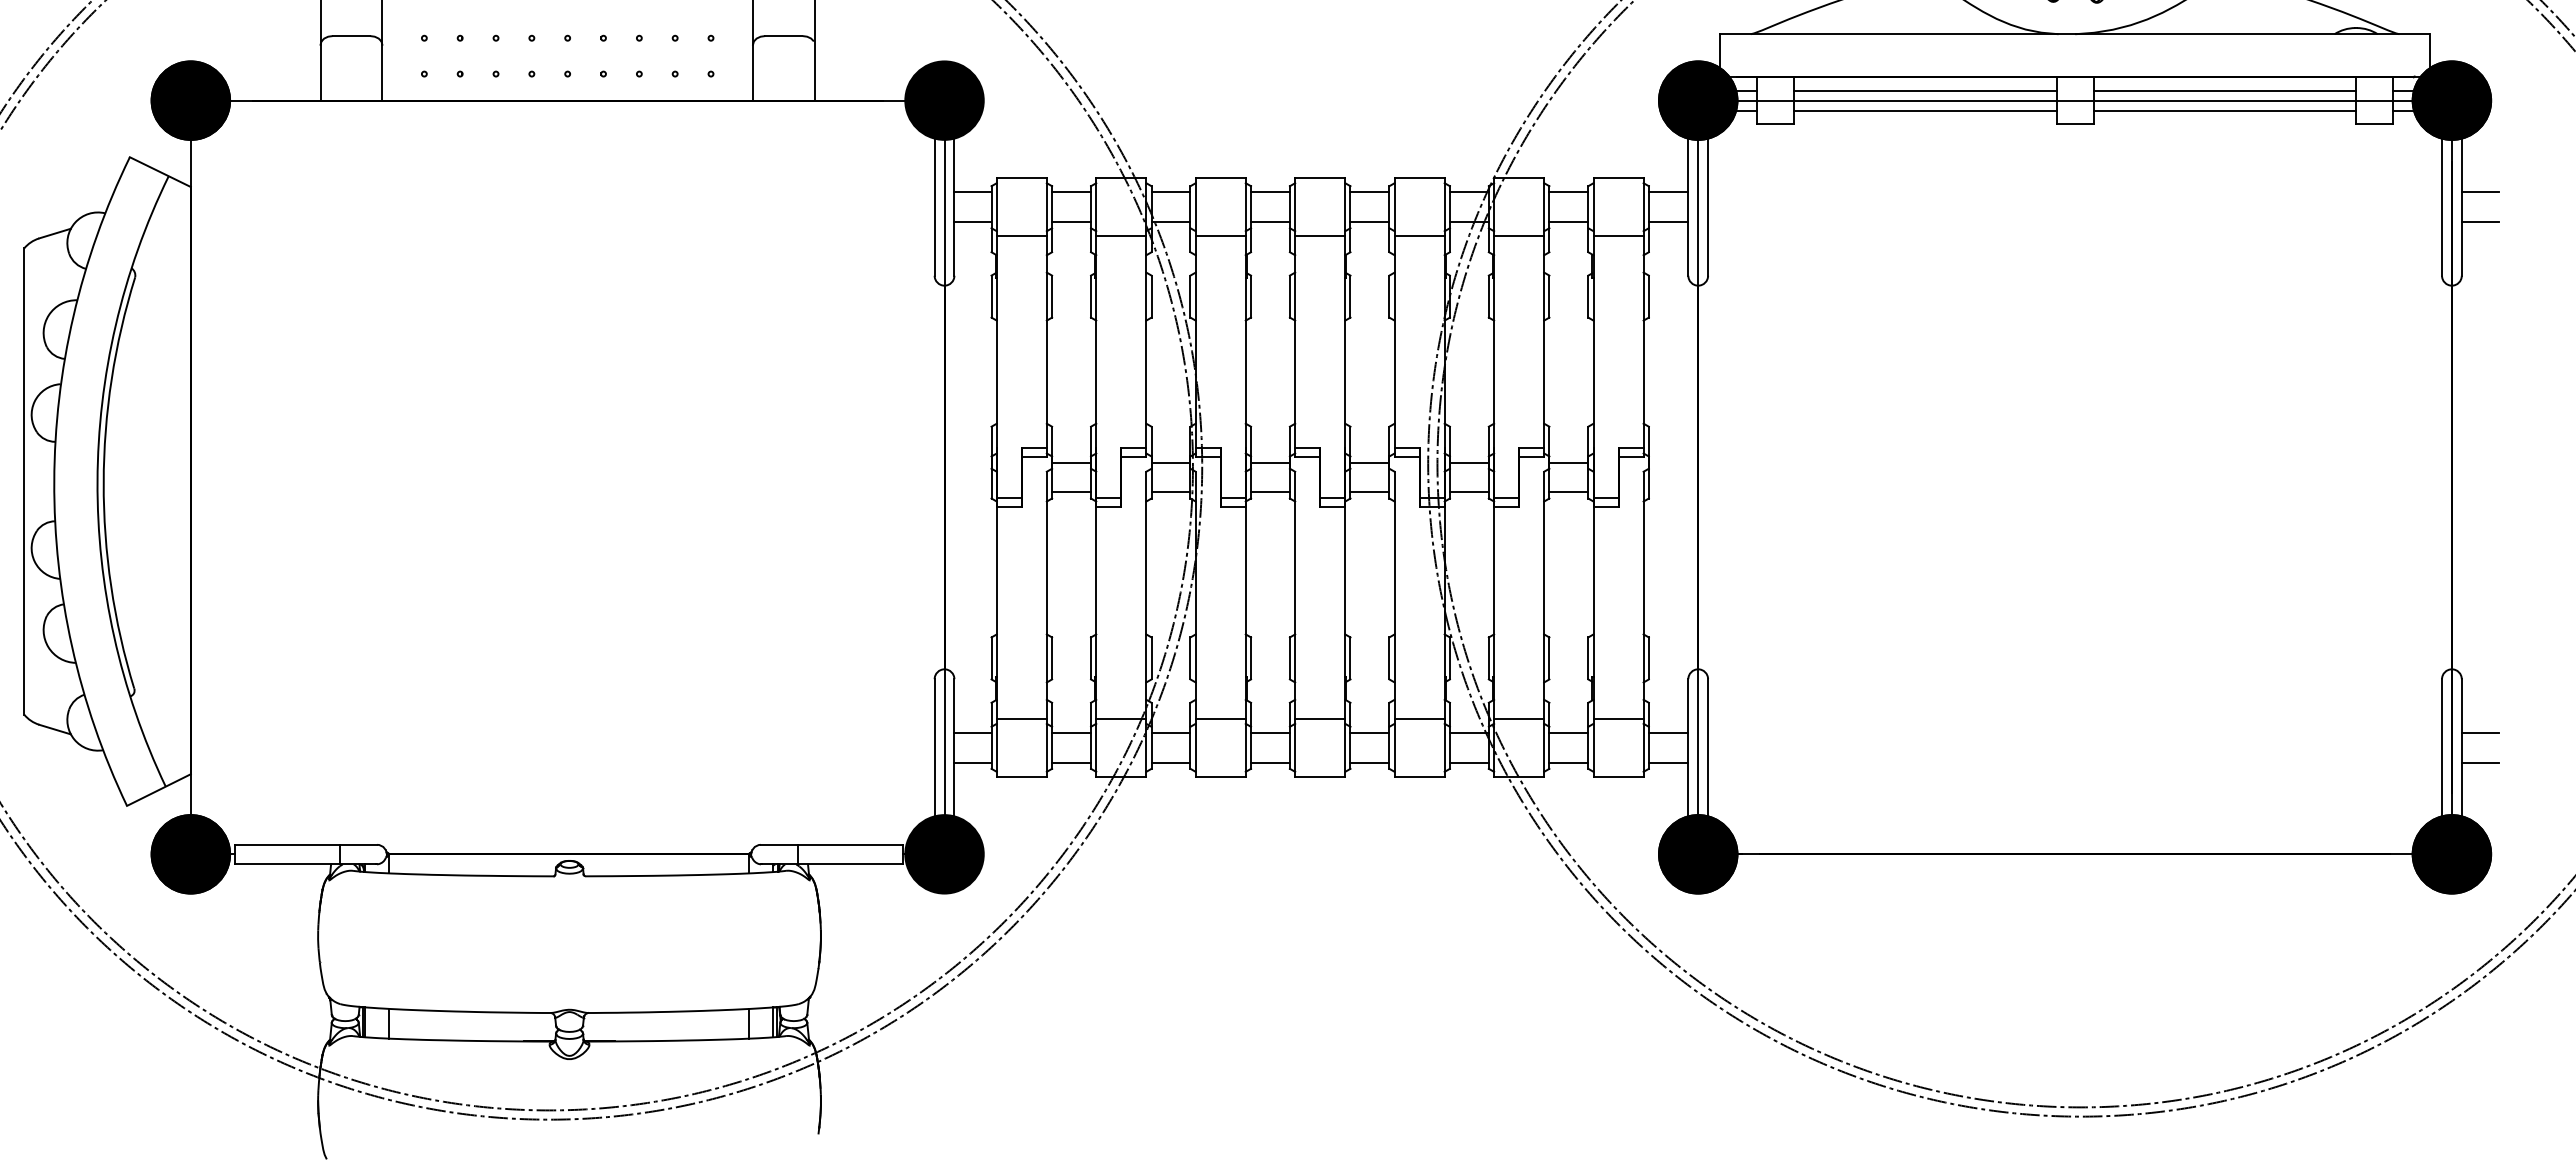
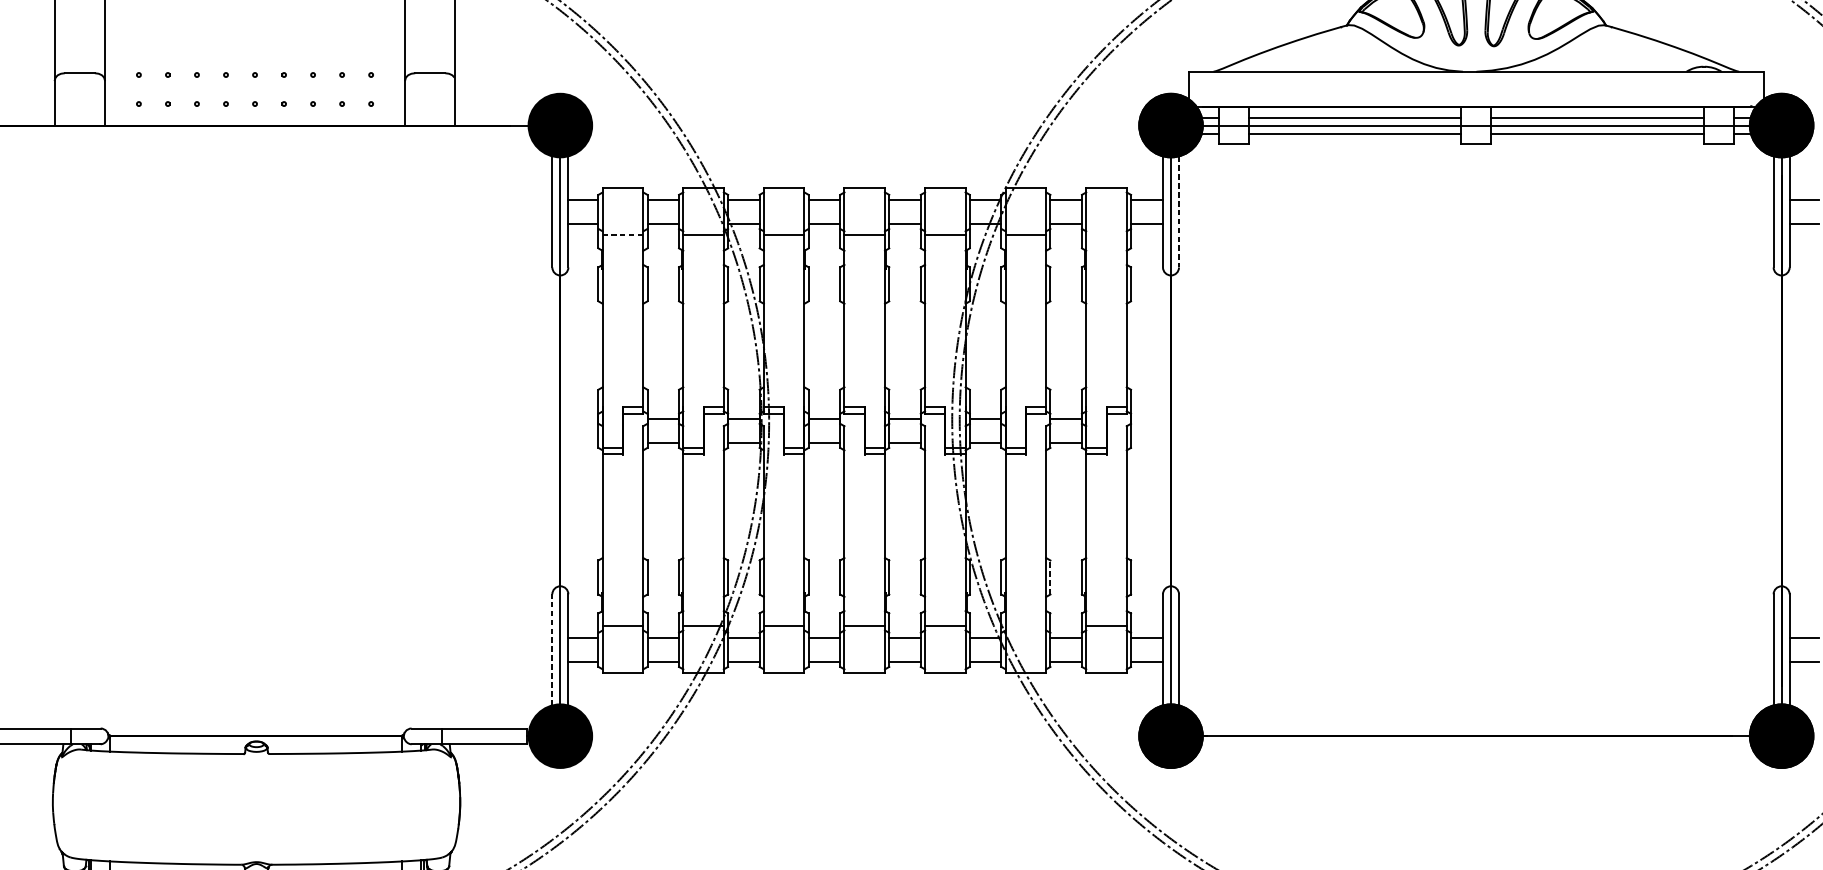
line: (1708, 207) -> (1179, 212), solid -> dashed
line: (1021, 236) -> (622, 235), solid -> dashed
line: (1618, 236) -> (1106, 235), removed
line: (1549, 657) -> (1050, 576), solid -> dashed
line: (1519, 718) -> (1026, 626), removed
line: (934, 747) -> (552, 649), solid -> dashed

